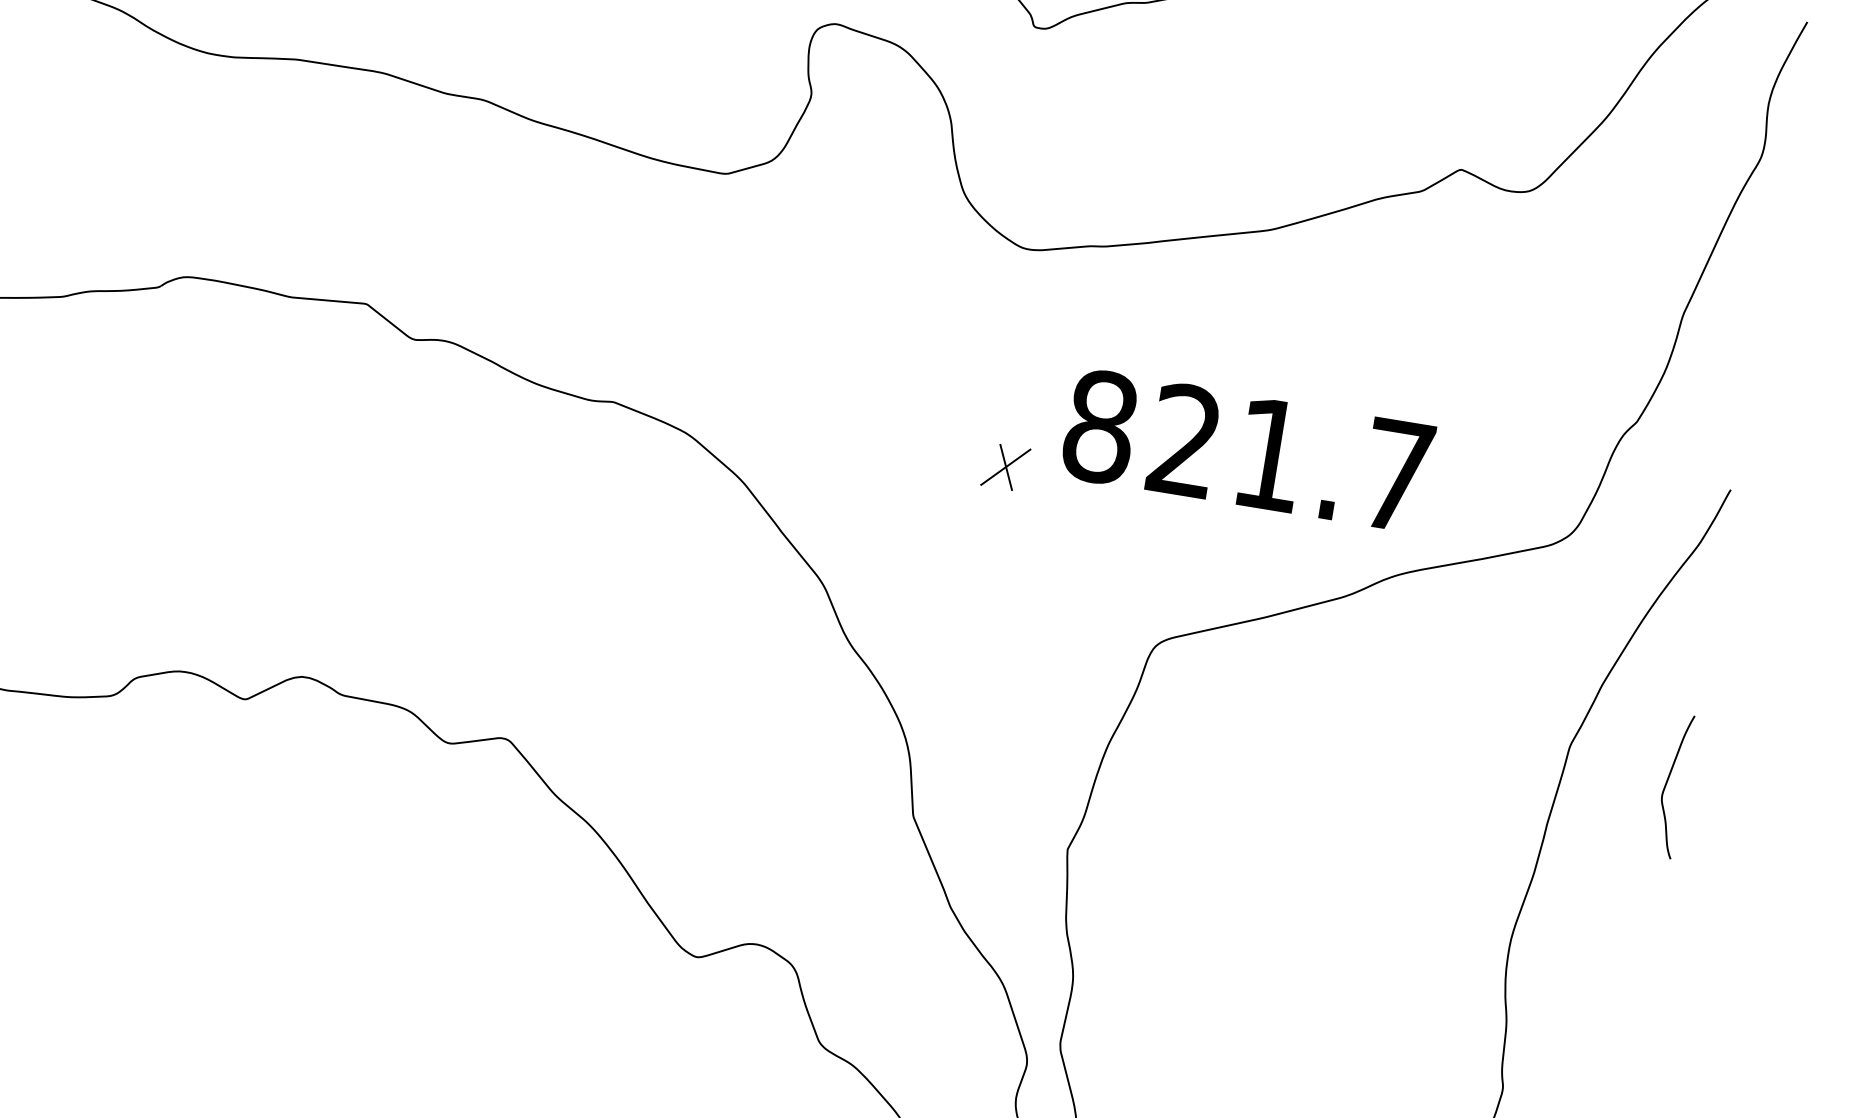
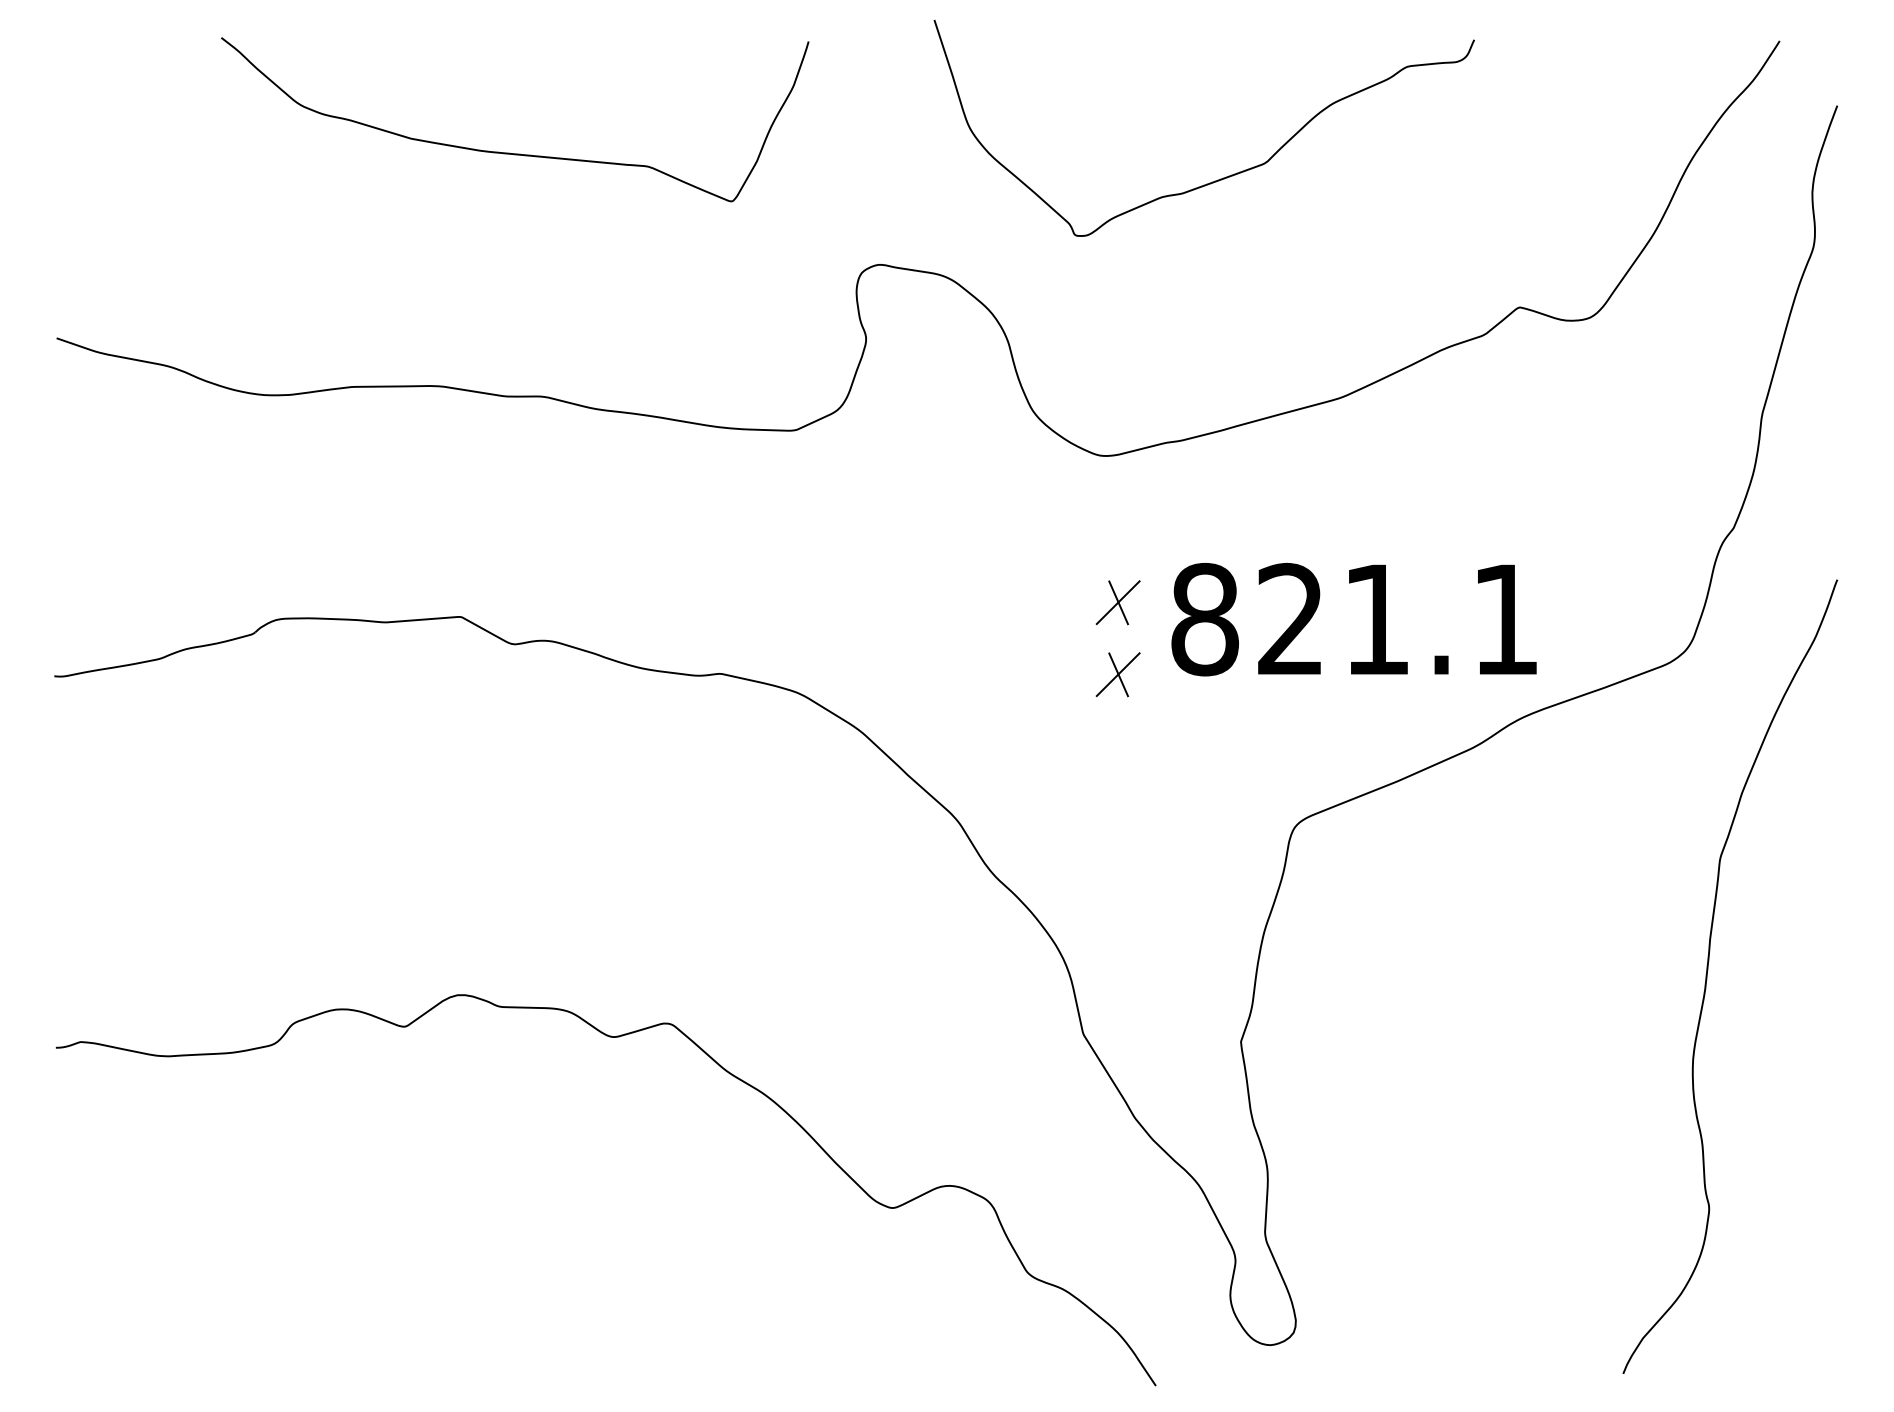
part: (1016, 395) -> (1117, 602), added
text: (1396, 475) -> (1505, 619), 821.7 -> 821.1
curve: (1667, 783) -> (1822, 879), removed

